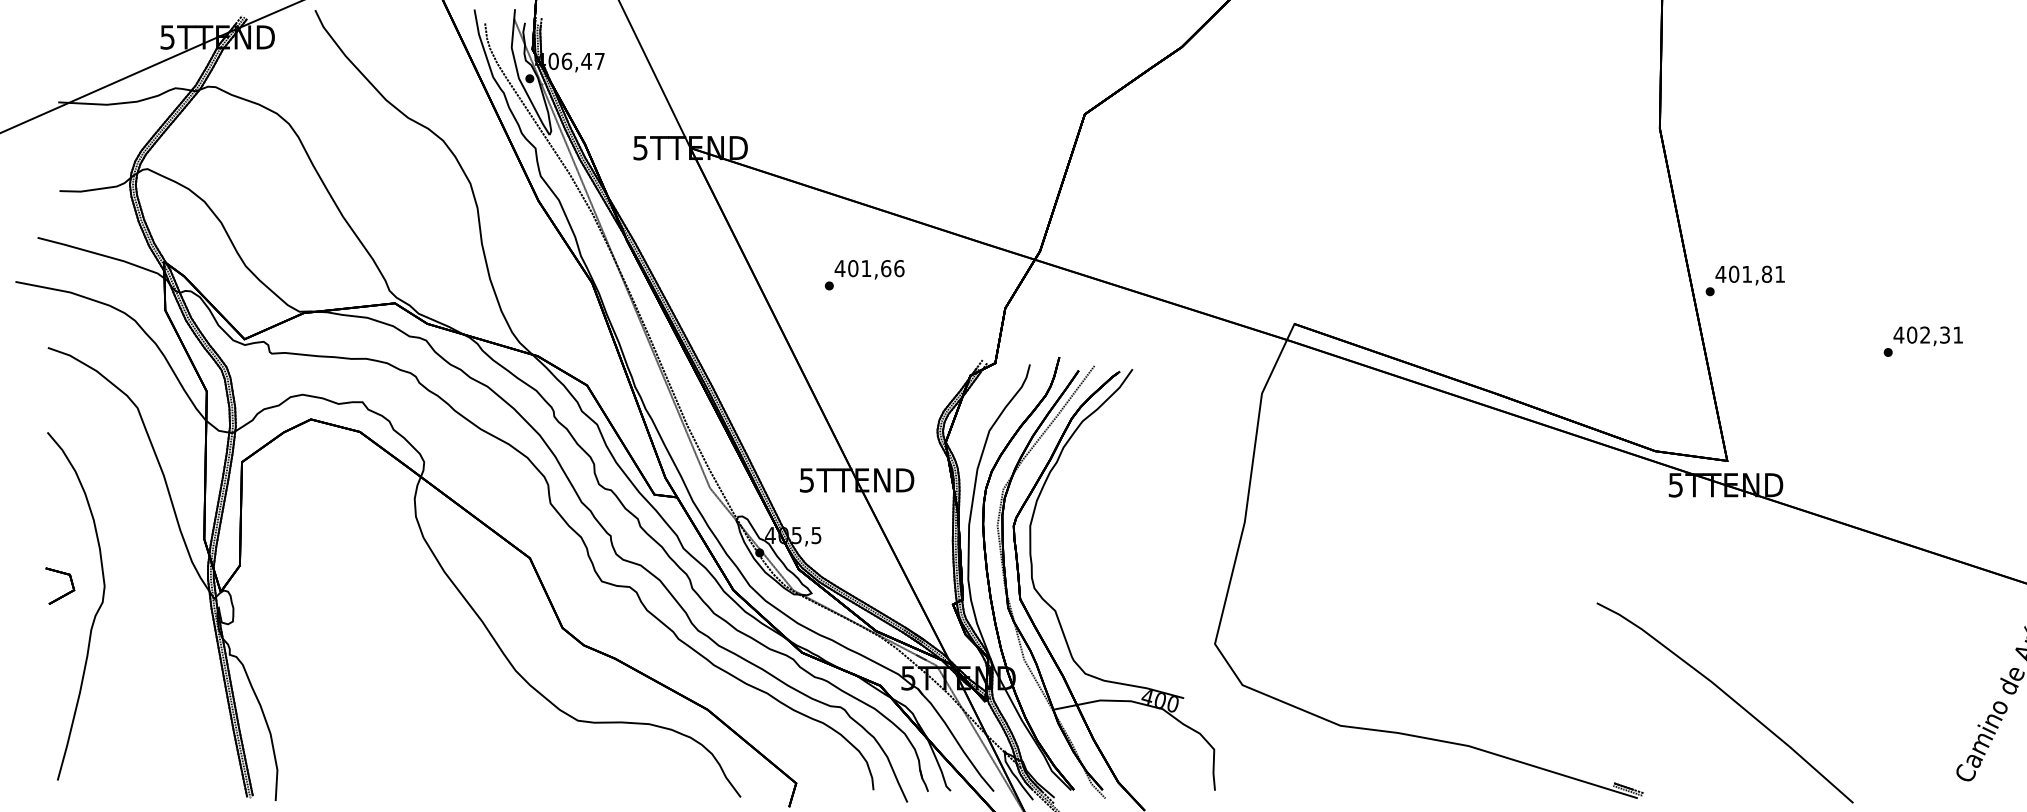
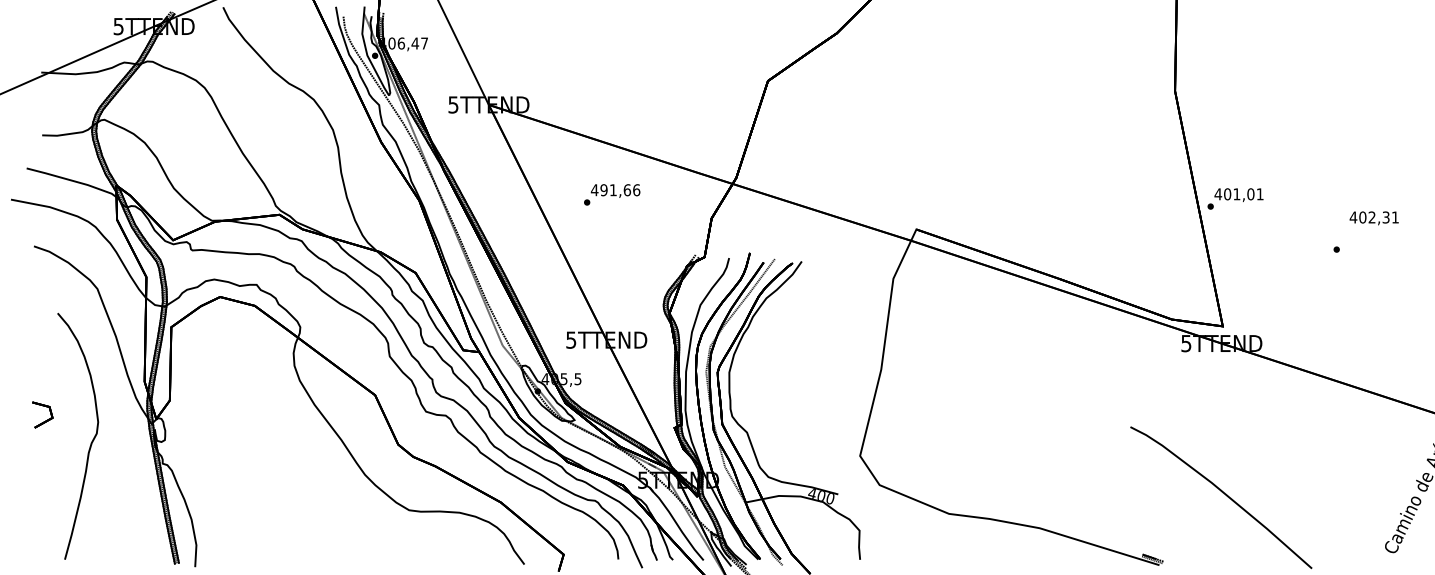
text: (853, 268) -> (604, 190), 401,66 -> 491,66
text: (1766, 274) -> (1250, 194), 401,81 -> 401,01
text: (1927, 336) -> (1373, 218), moved
curve: (94, 615) -> (91, 442), moved

